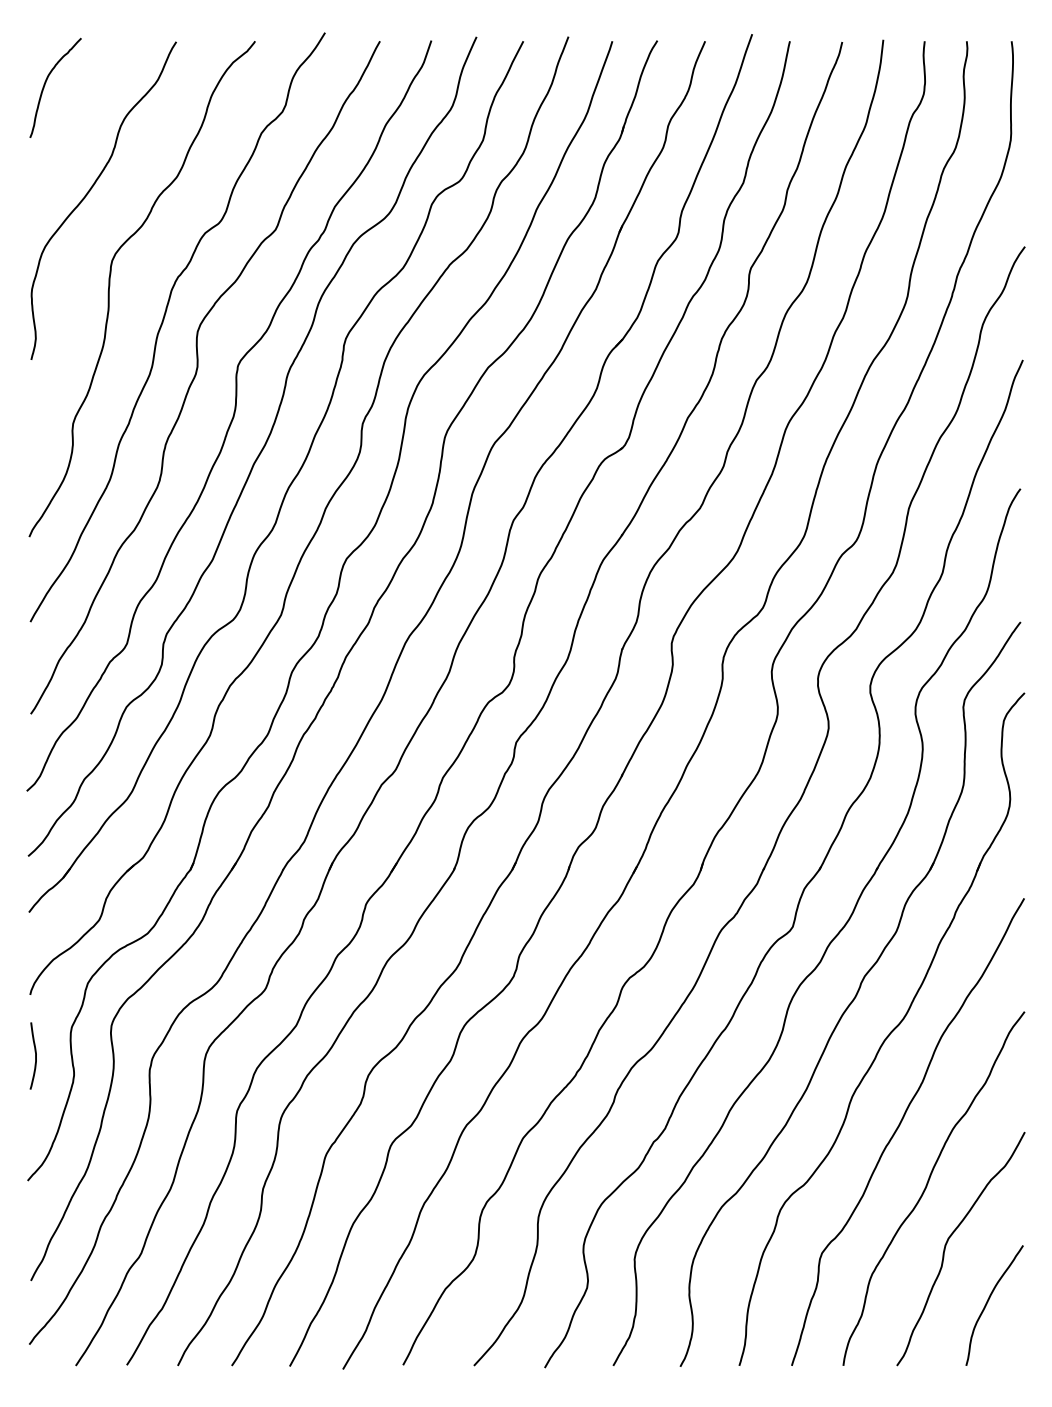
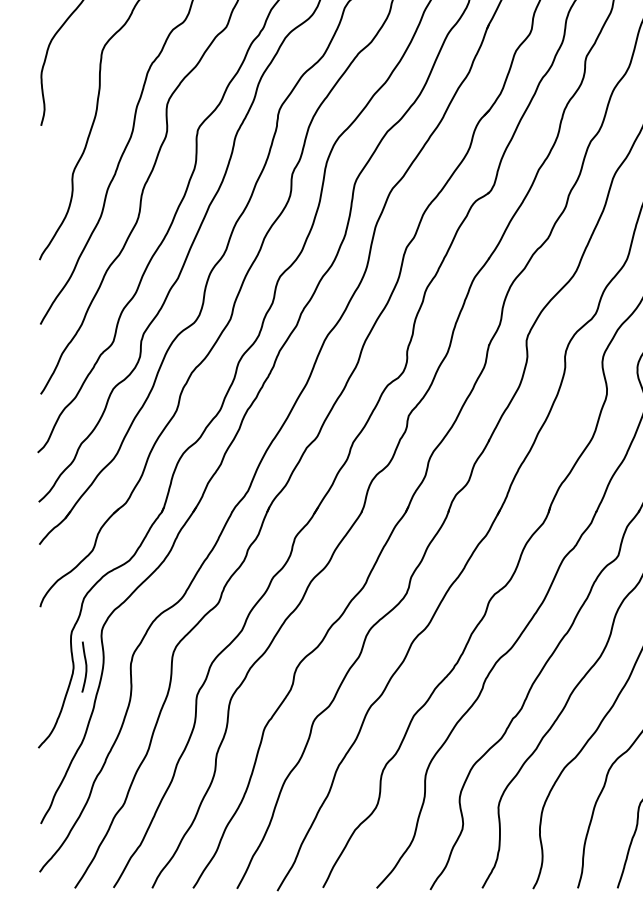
curve: (35, 1055) -> (86, 666), moved

